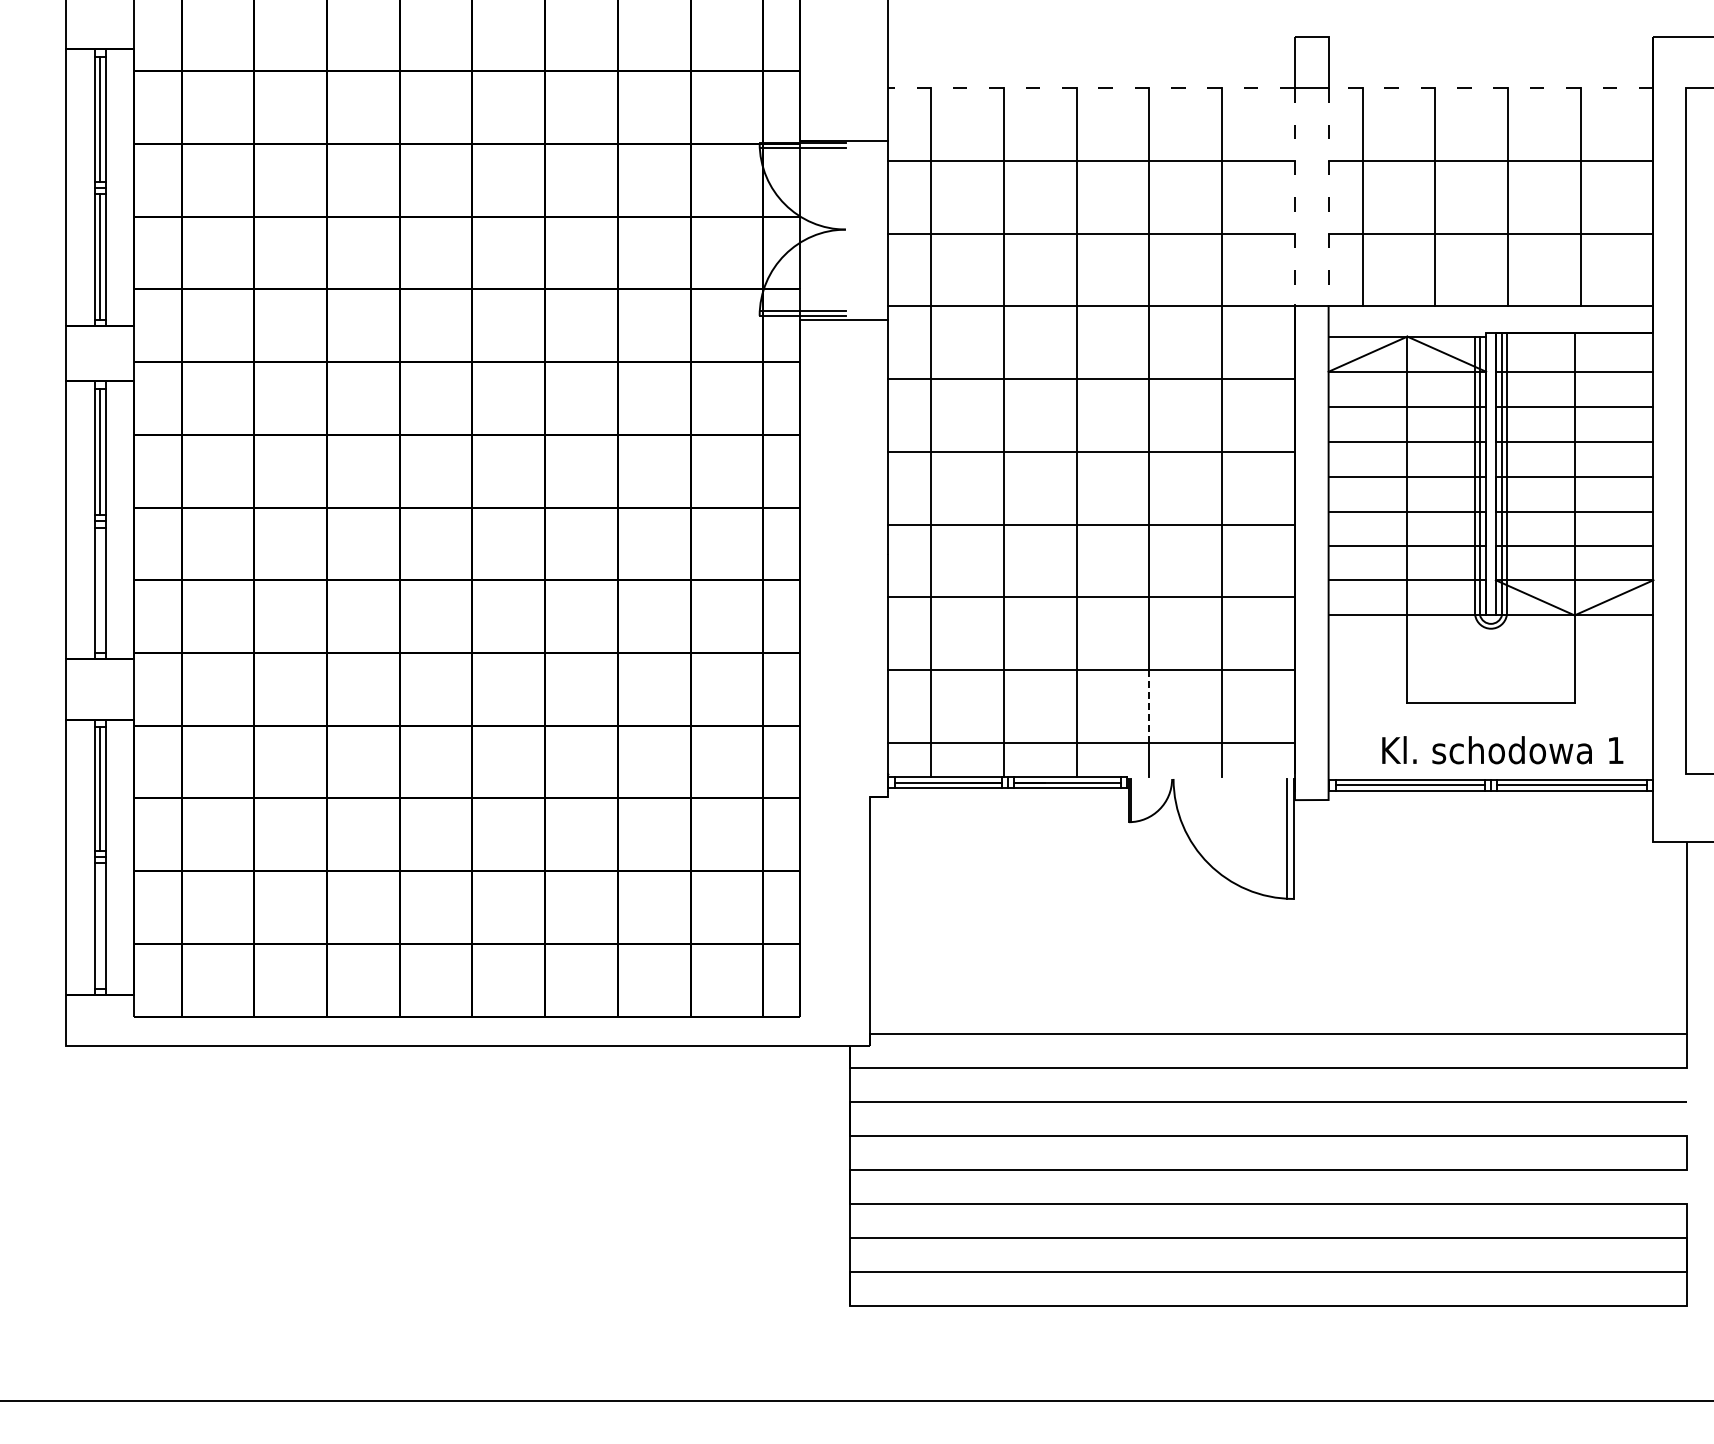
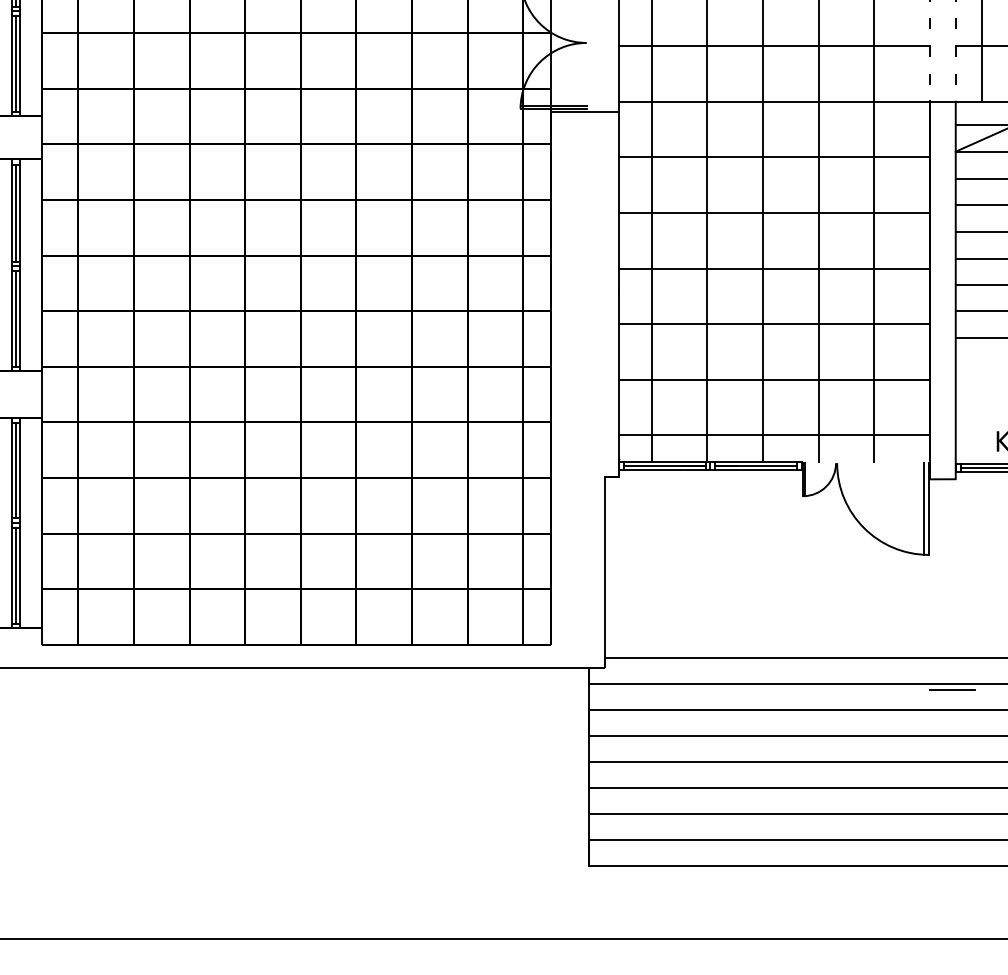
line: (100, 589) -> (16, 318), added
line: (1149, 706) -> (818, 407), dashed -> solid
line: (100, 925) -> (16, 575), added
line: (1324, 1076) -> (952, 690), added

